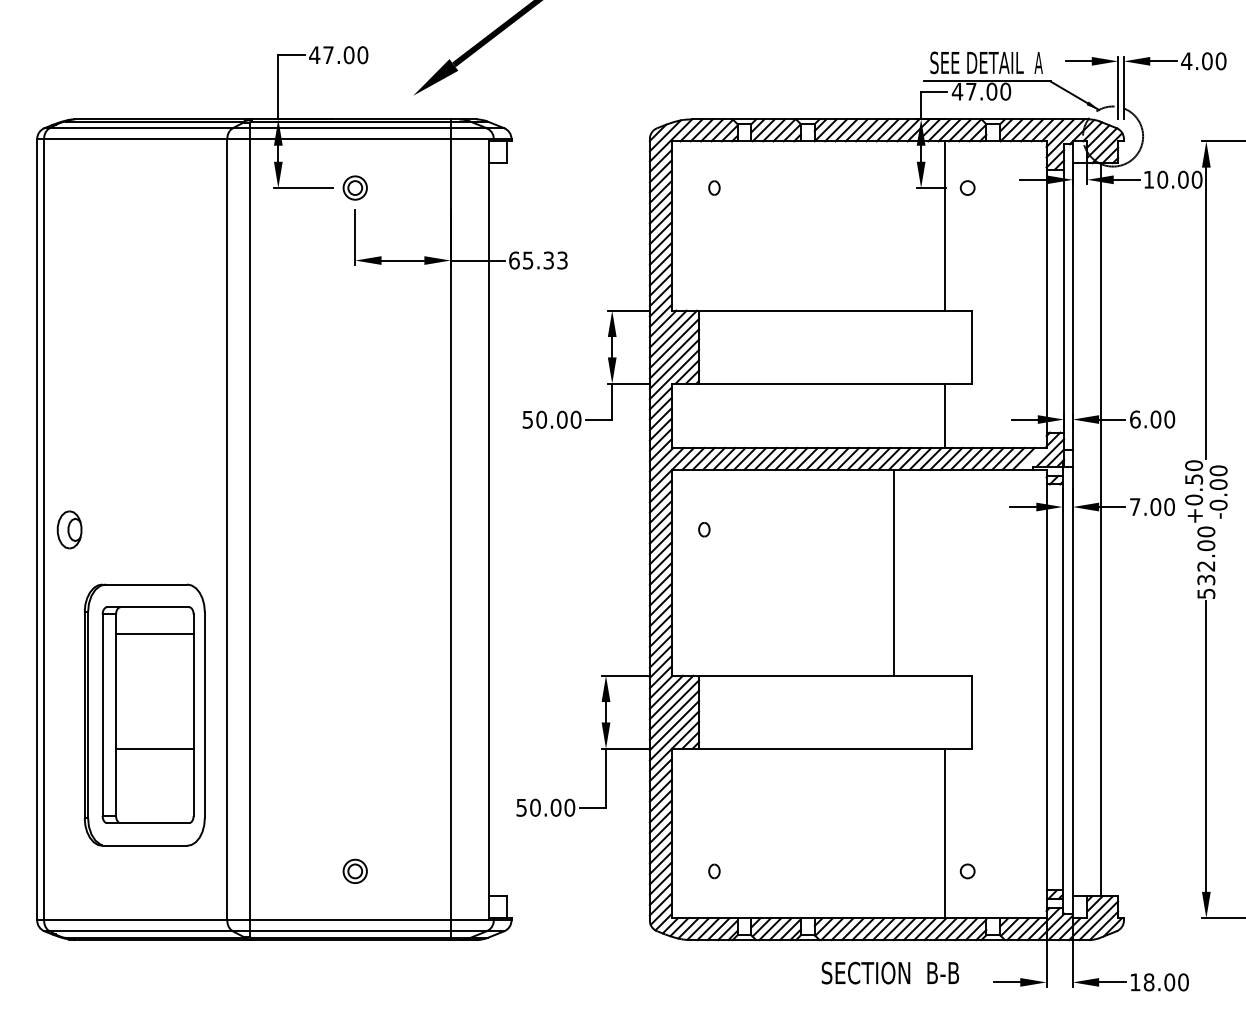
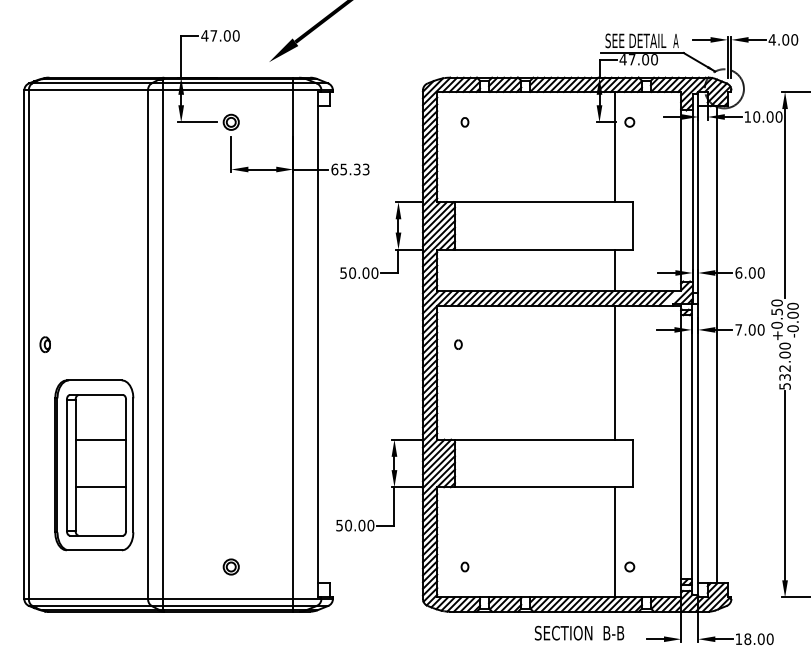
part: (68, 529) -> (44, 344), size x0.62
line: (895, 572) -> (615, 372), moved
line: (154, 633) -> (100, 439), moved

